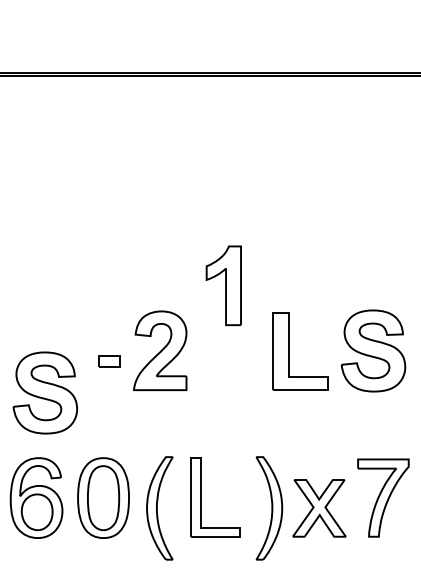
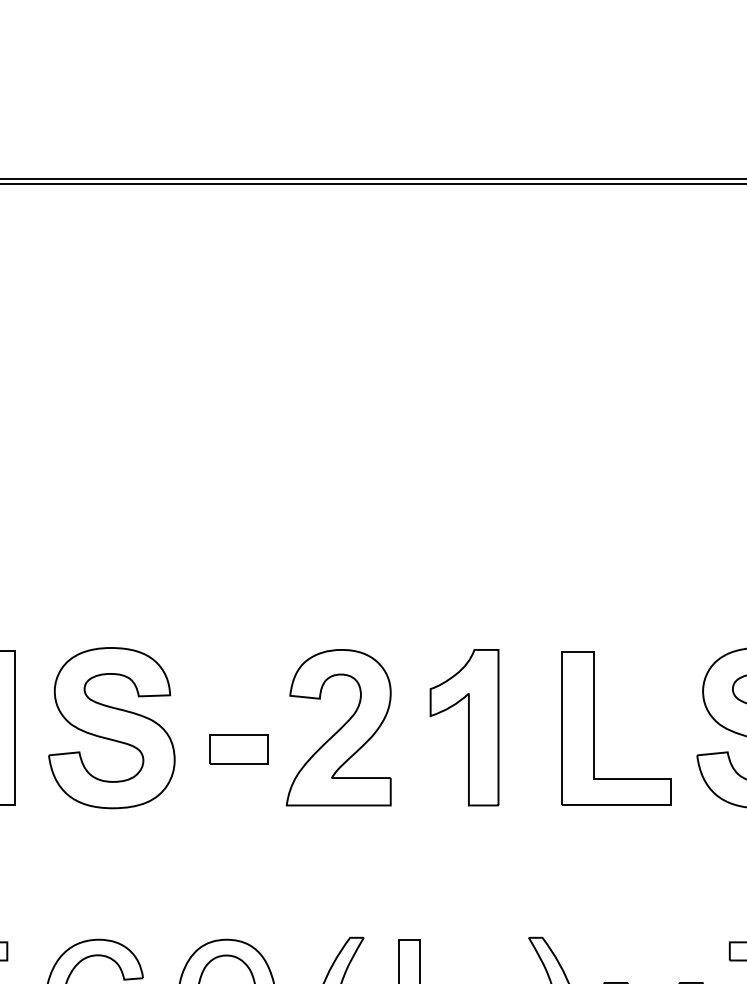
part: (223, 285) -> (463, 727), moved
part: (109, 361) -> (238, 748), size x1.43
part: (44, 392) -> (110, 727), moved

